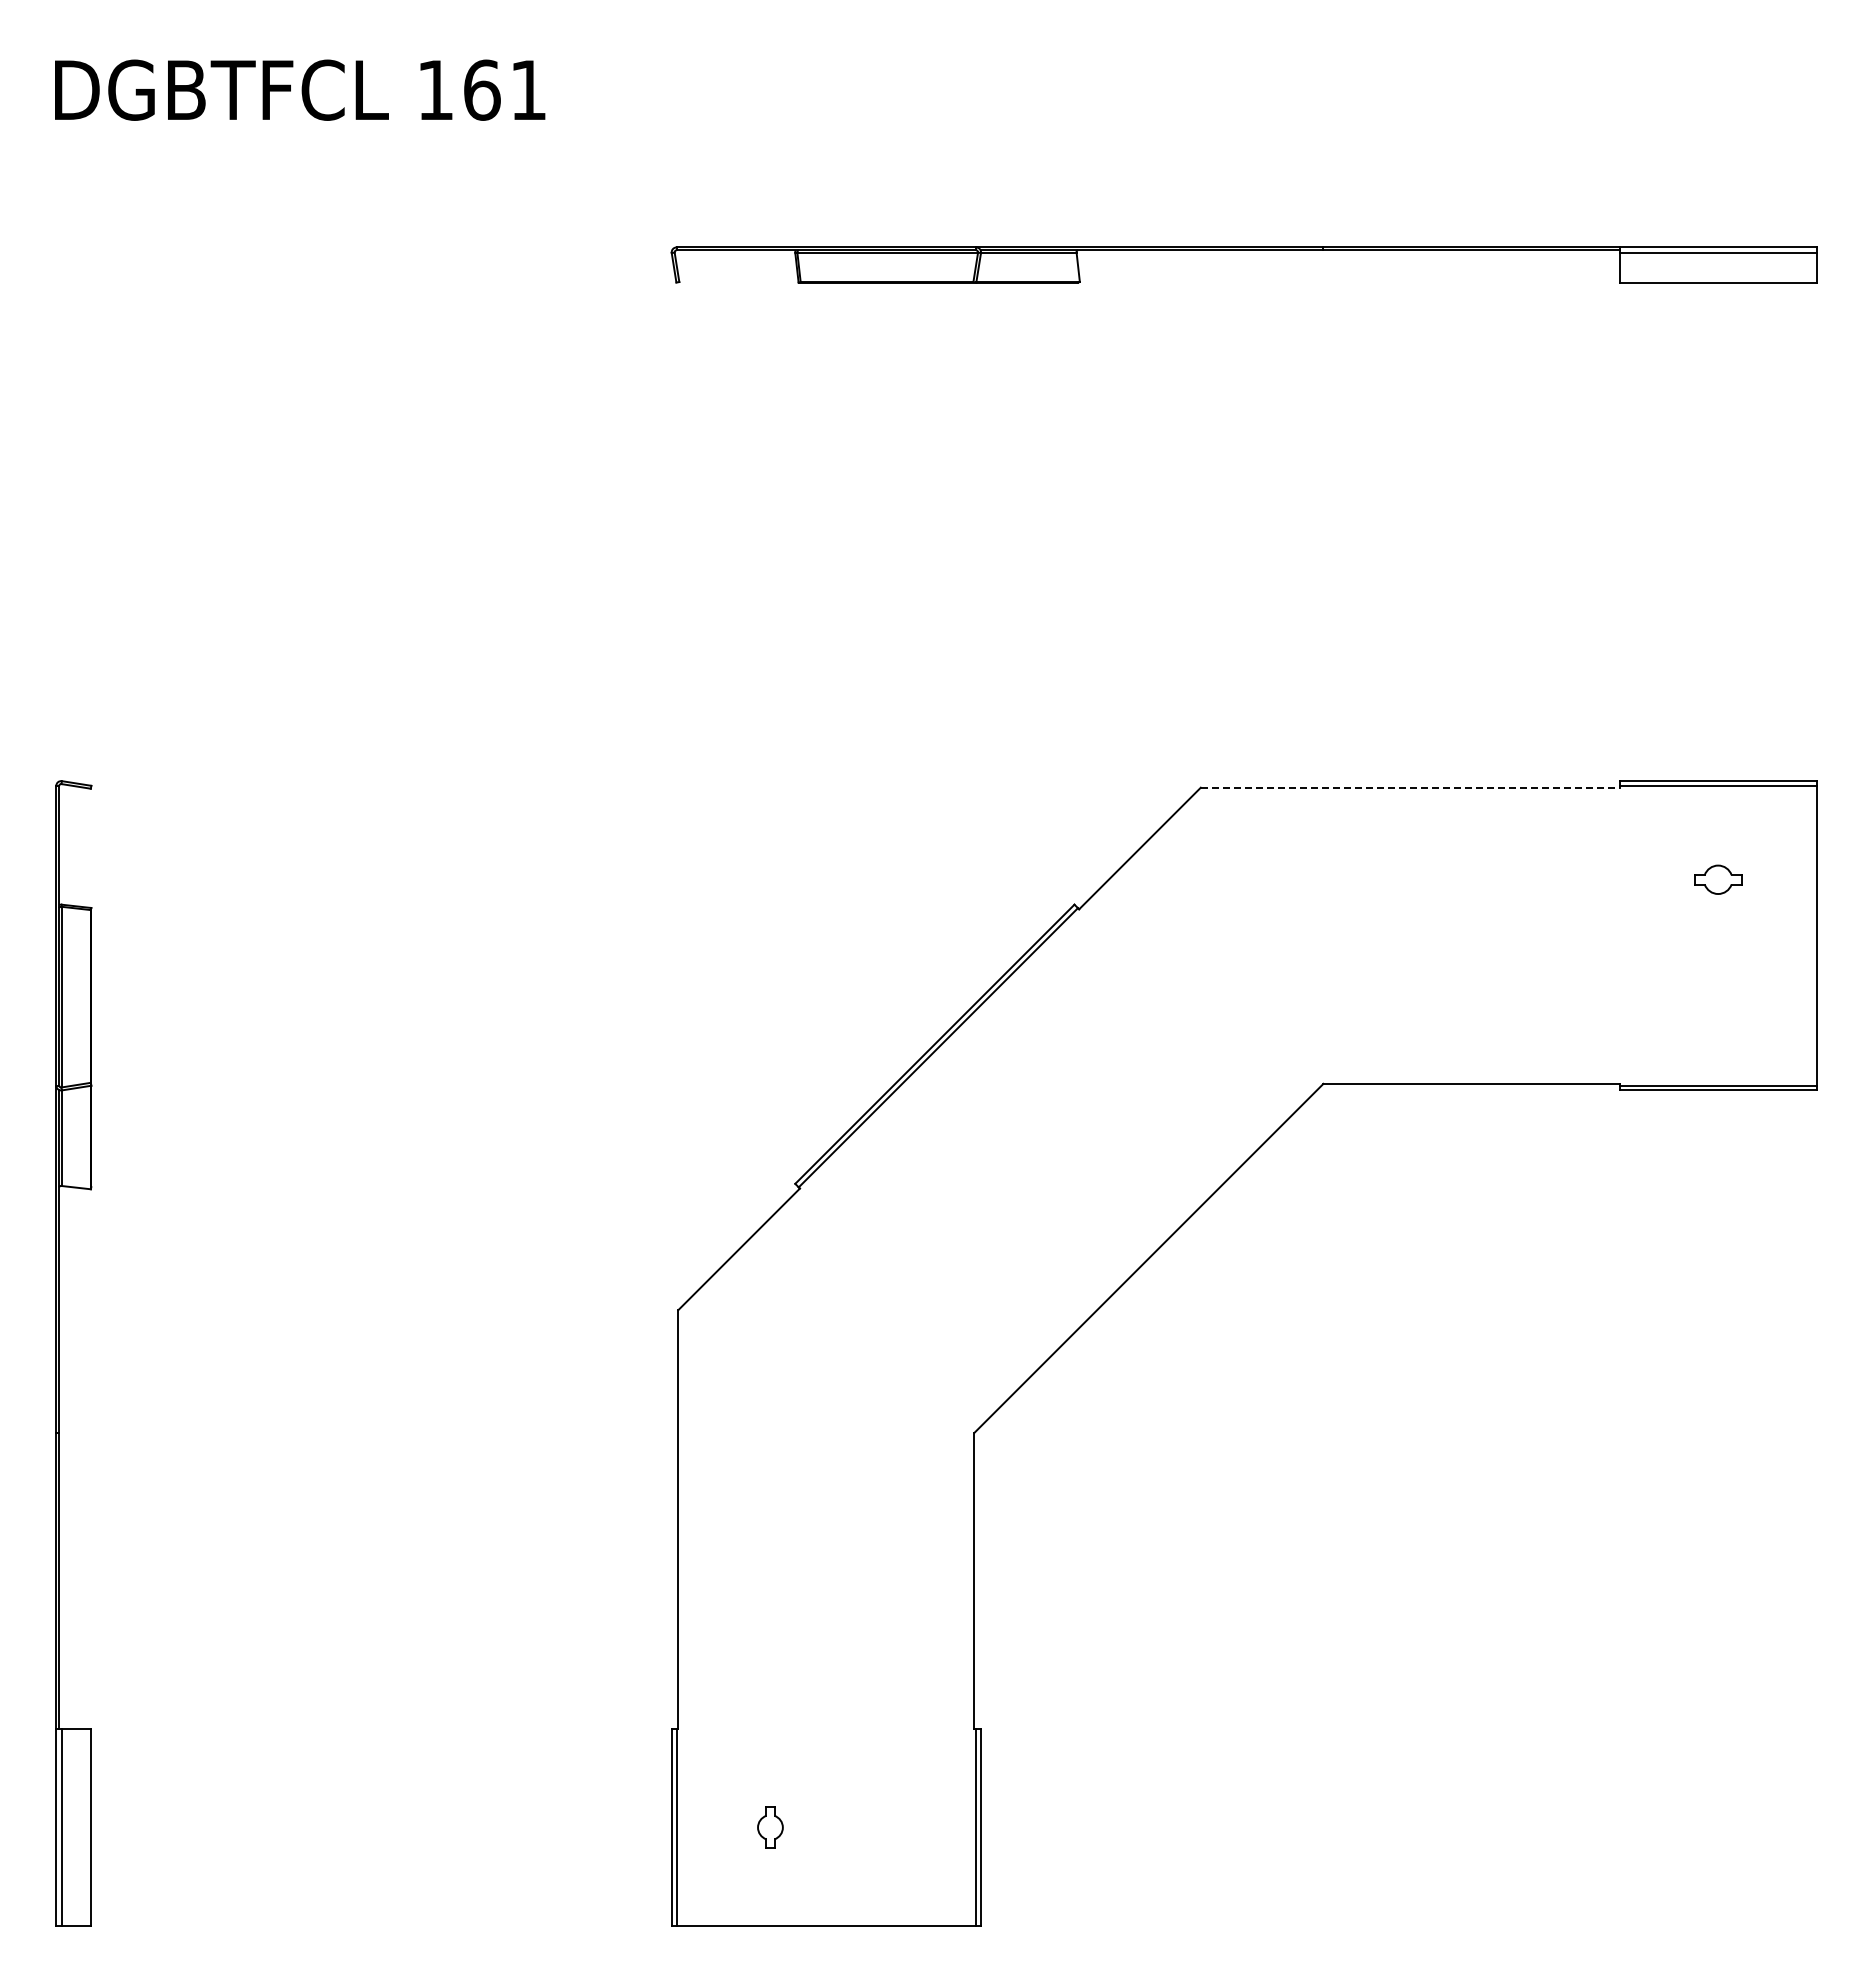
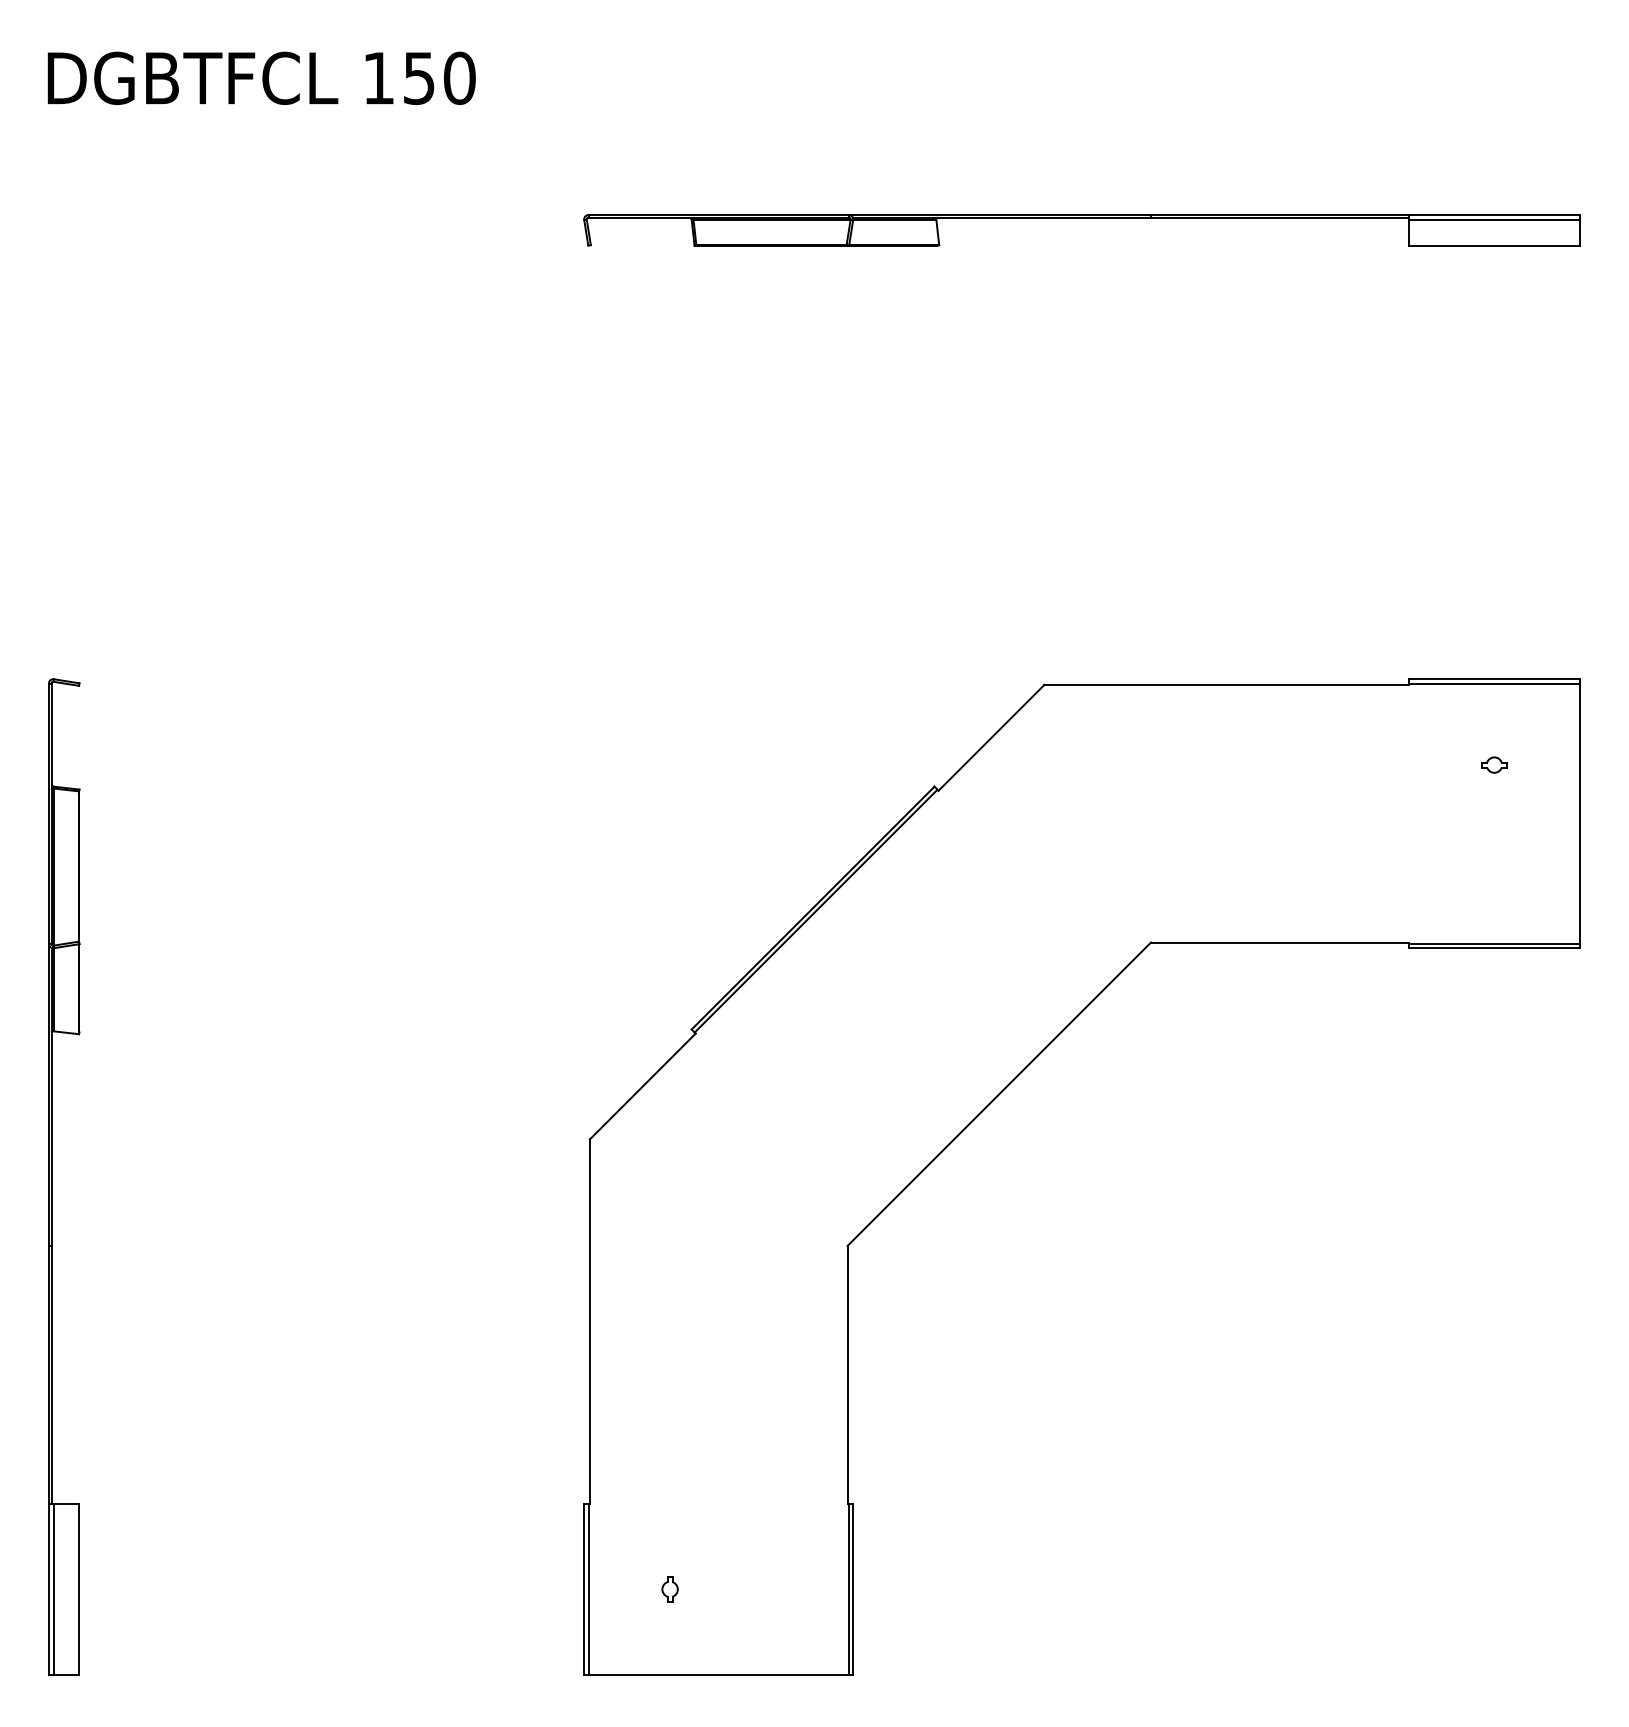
text: (505, 89) -> (439, 77), 161 -> 150
line: (1410, 787) -> (1226, 684), dashed -> solid
part: (1718, 879) -> (1494, 764), size x0.62
part: (770, 1827) -> (670, 1589), size x0.71

